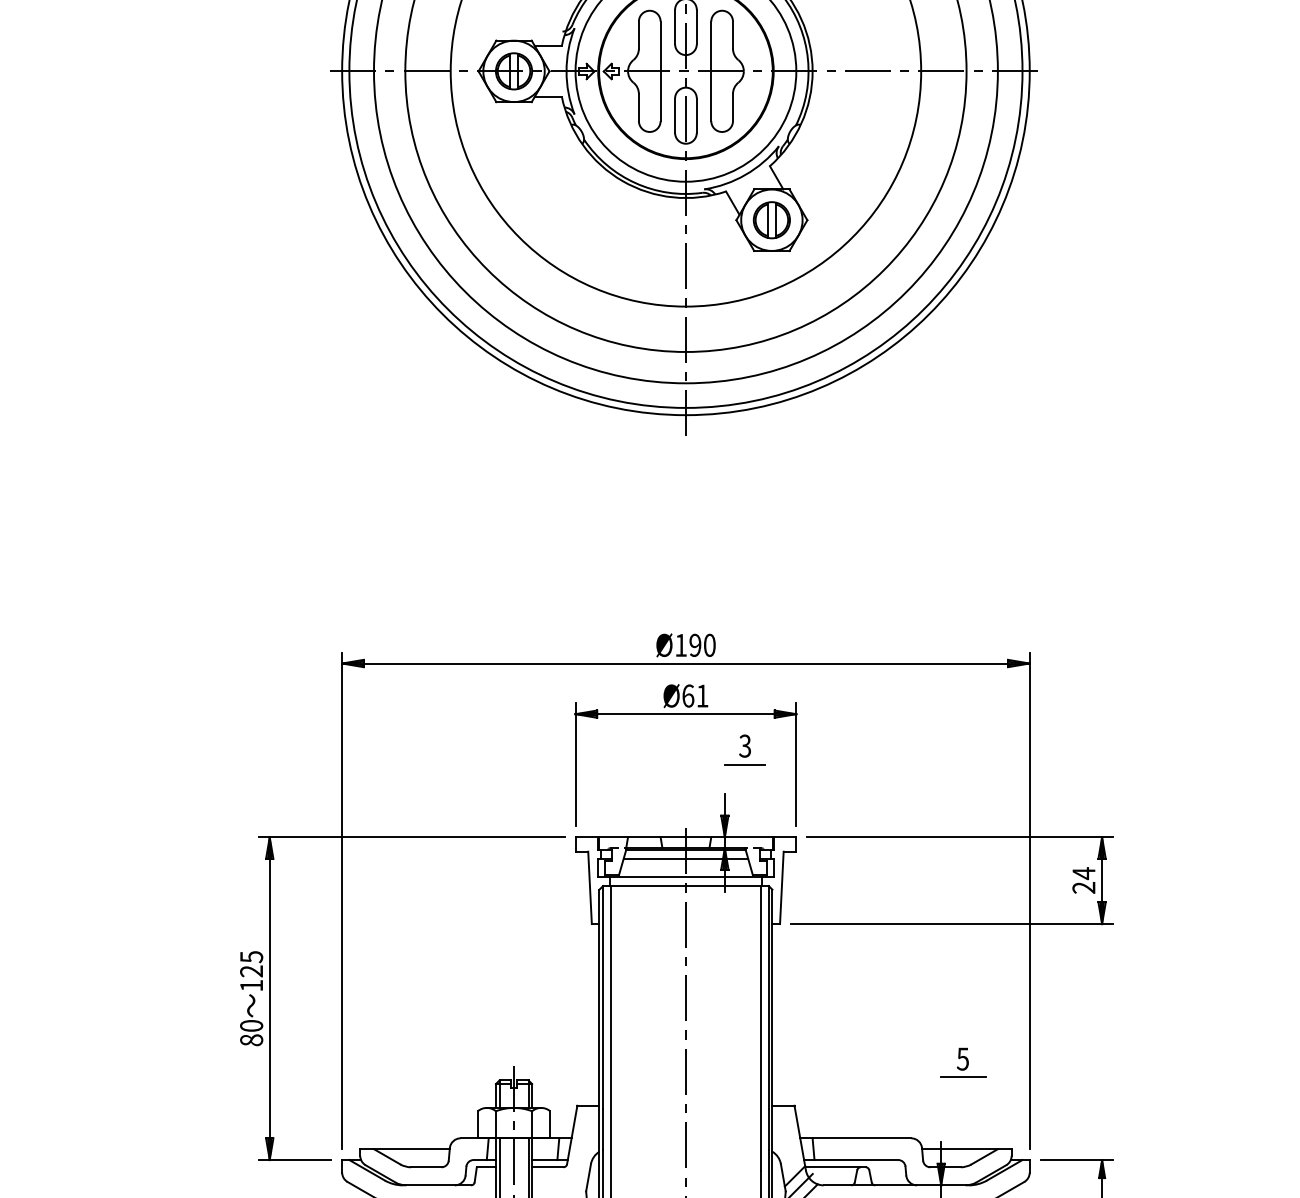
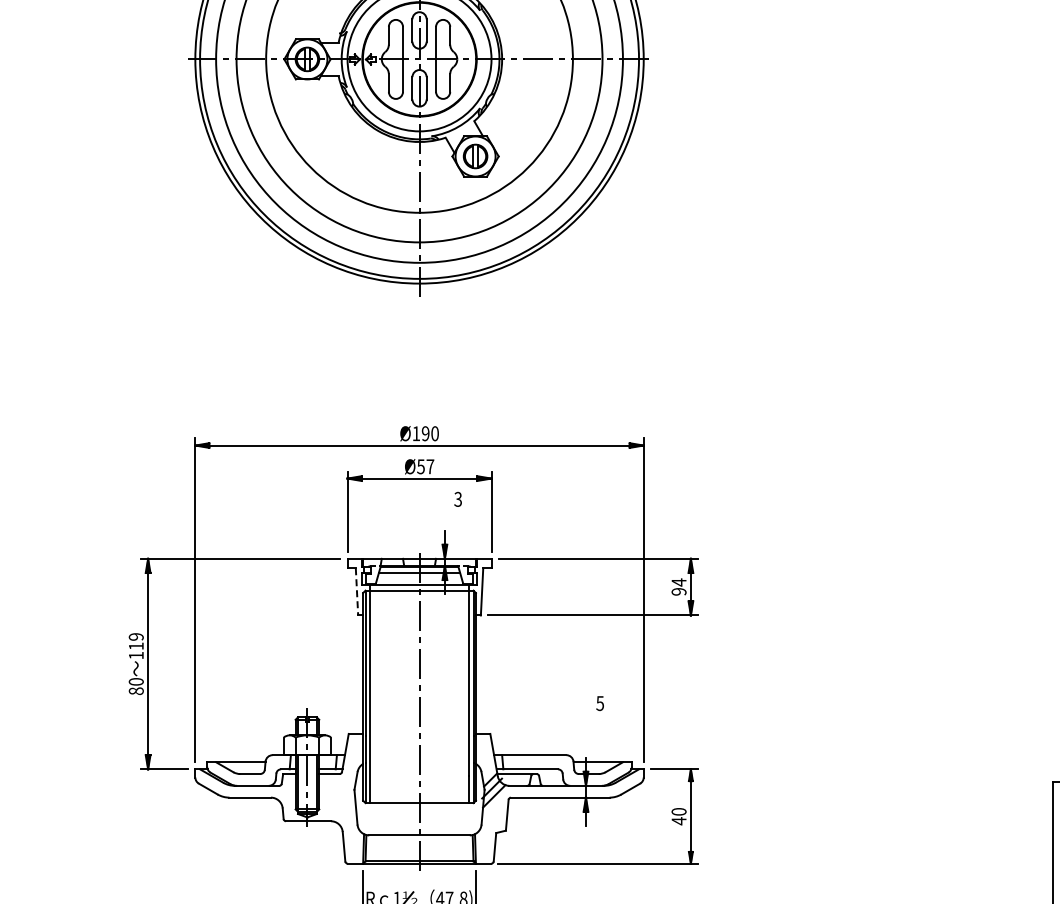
text: (695, 695) -> (425, 466), Ø61 -> Ø57
line: (744, 764) -> (457, 511), removed
line: (590, 887) -> (357, 591), solid -> dashed
text: (1084, 887) -> (679, 591), 24 -> 94
text: (250, 964) -> (135, 641), 125 -> 119
line: (963, 1077) -> (600, 715), removed

